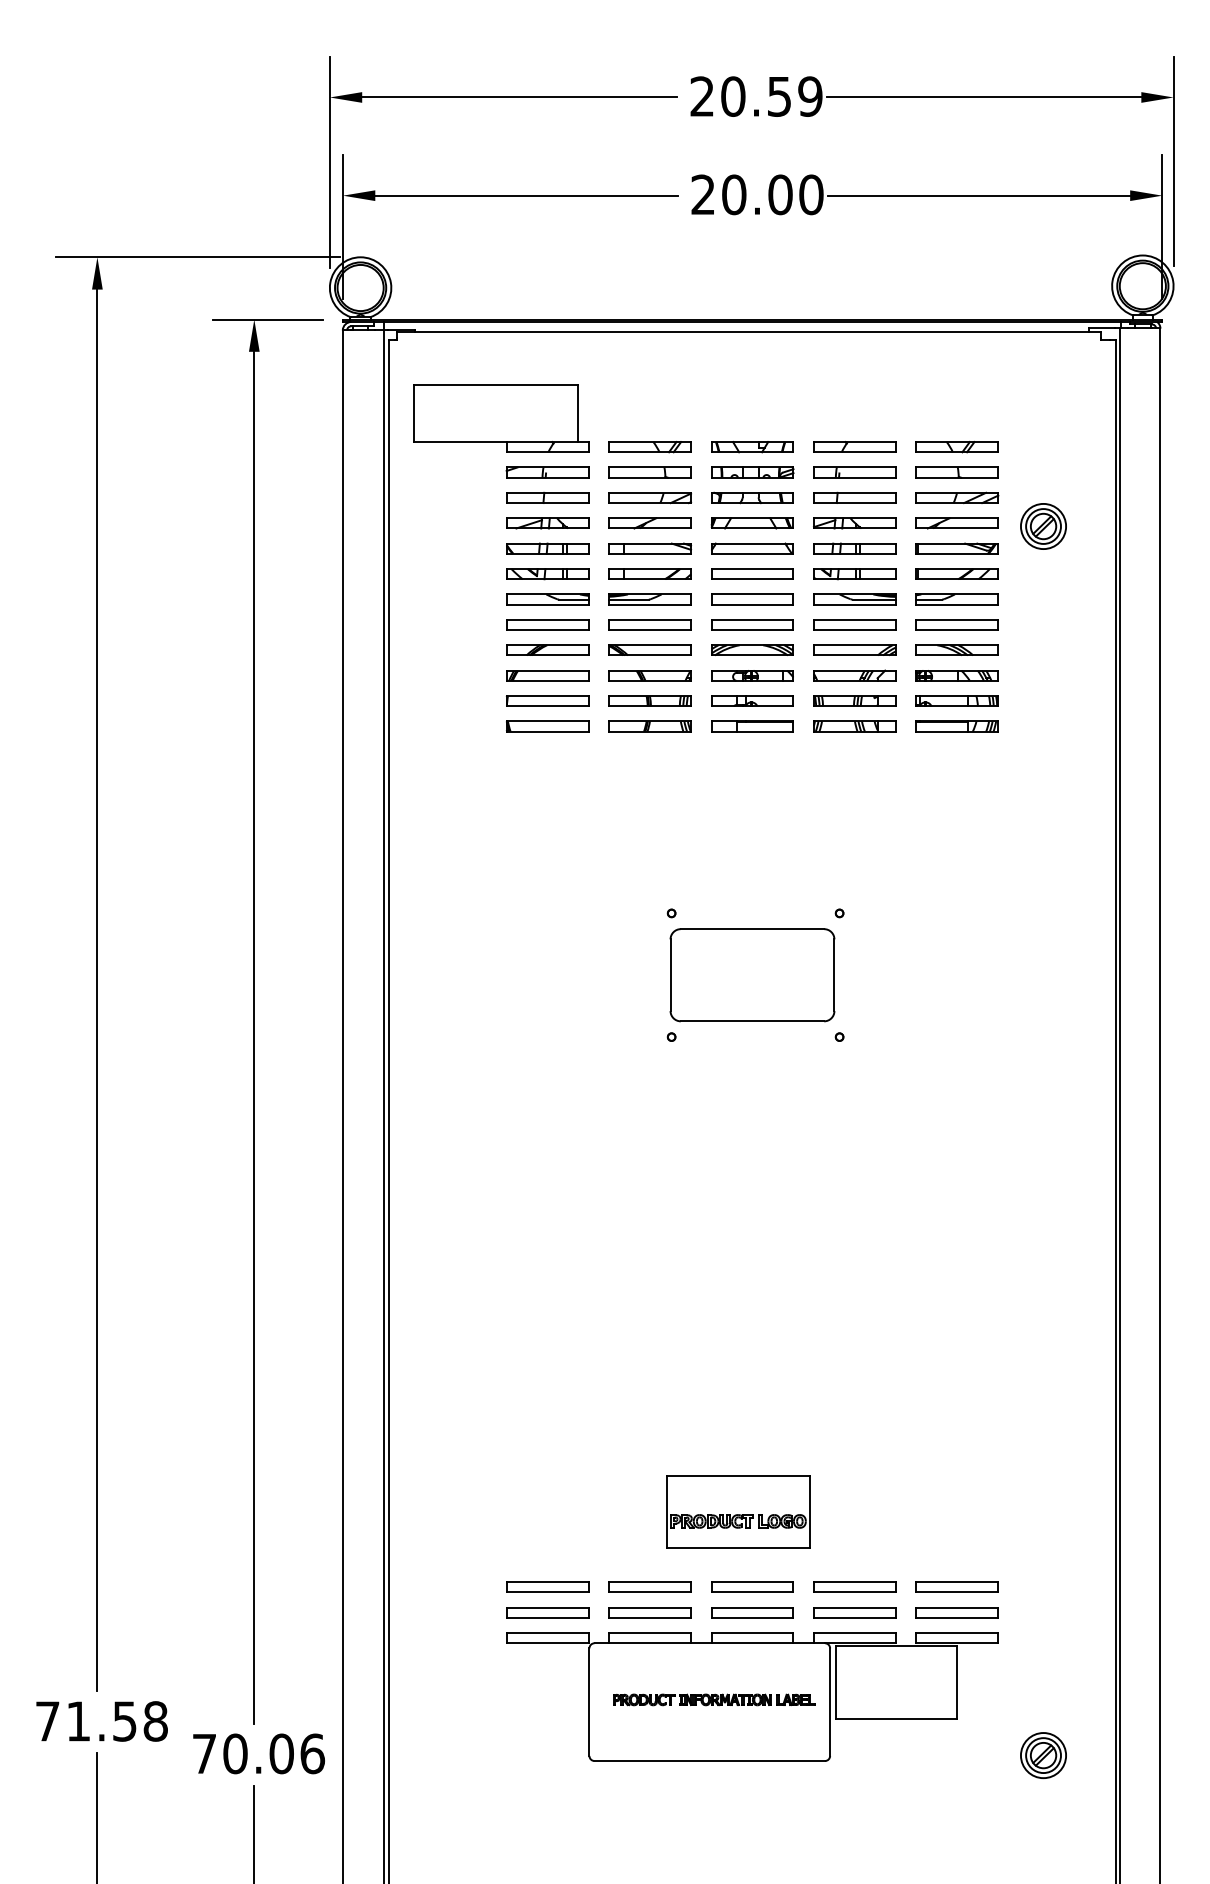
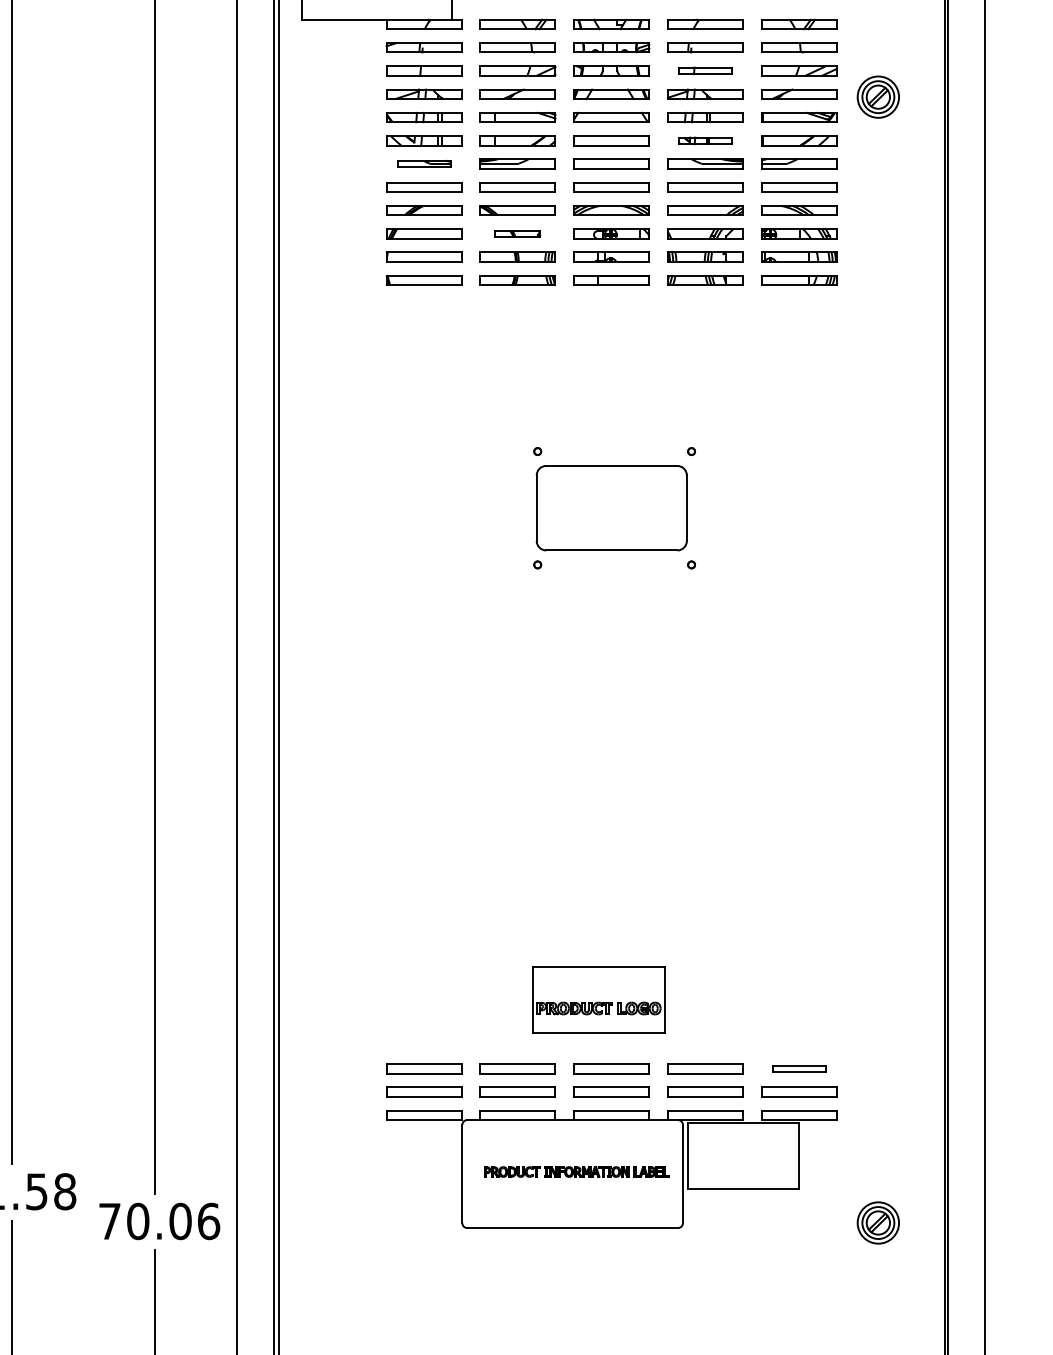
part: (854, 497) -> (705, 70), size x0.7
part: (854, 574) -> (705, 141), size x0.7
part: (547, 599) -> (423, 164), size x0.7
part: (649, 675) -> (517, 233), size x0.6
part: (956, 1586) -> (798, 1068), size x0.7

